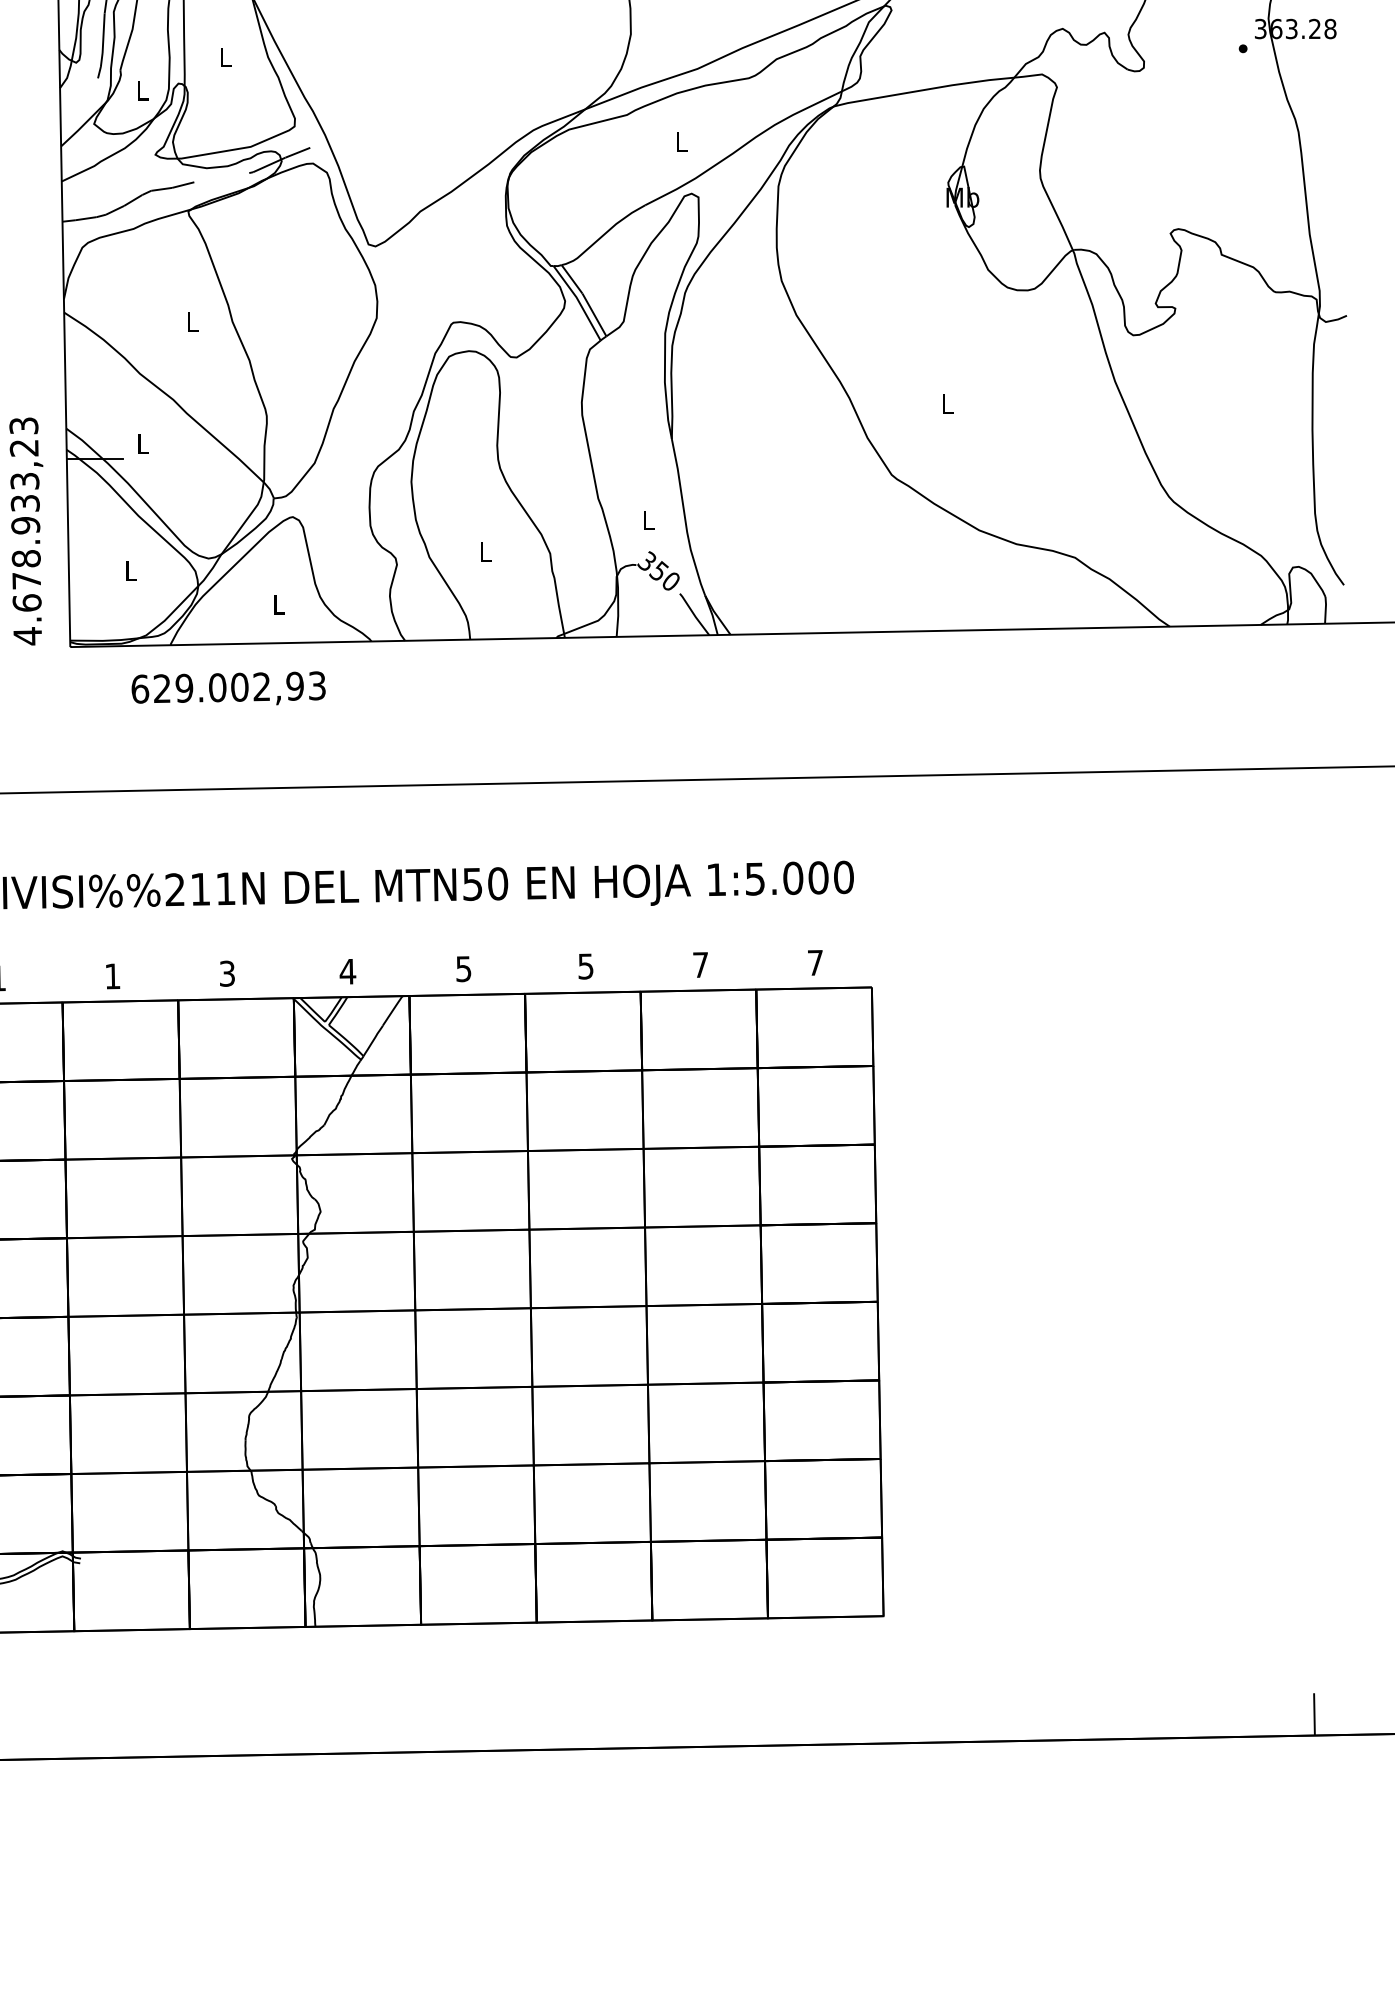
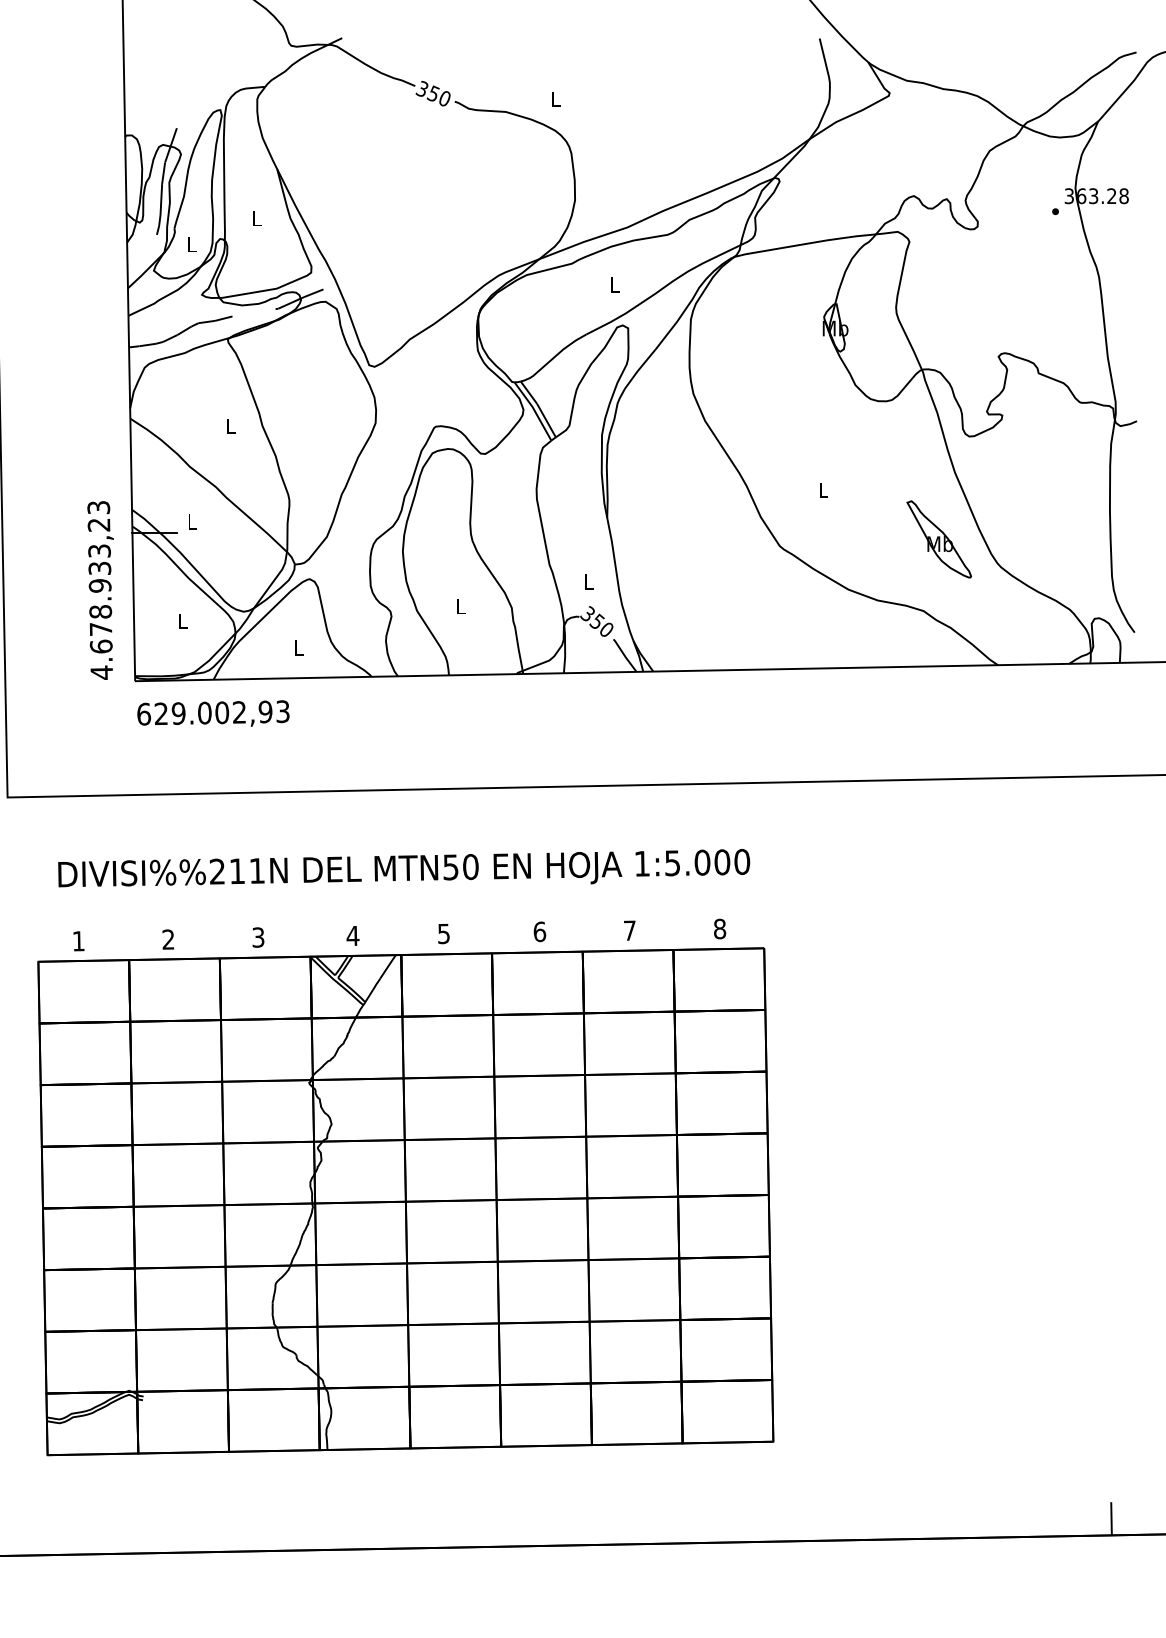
part: (1093, 466) -> (938, 539), added
text: (228, 688) -> (213, 713), moved
text: (816, 962) -> (720, 928), 7 -> 8
text: (585, 966) -> (539, 931), 5 -> 6
text: (112, 976) -> (168, 939), 1 -> 2

